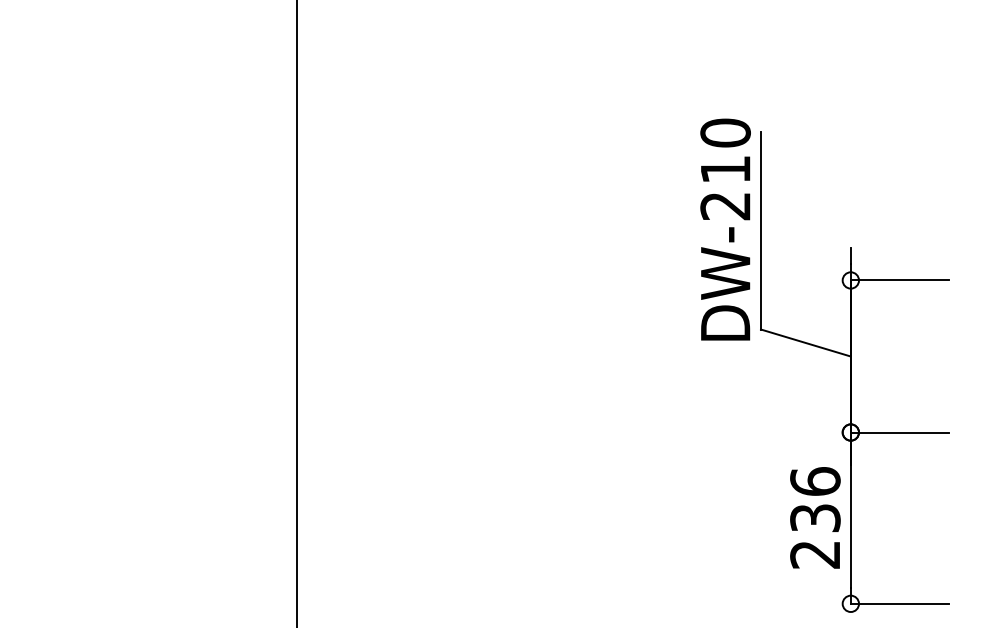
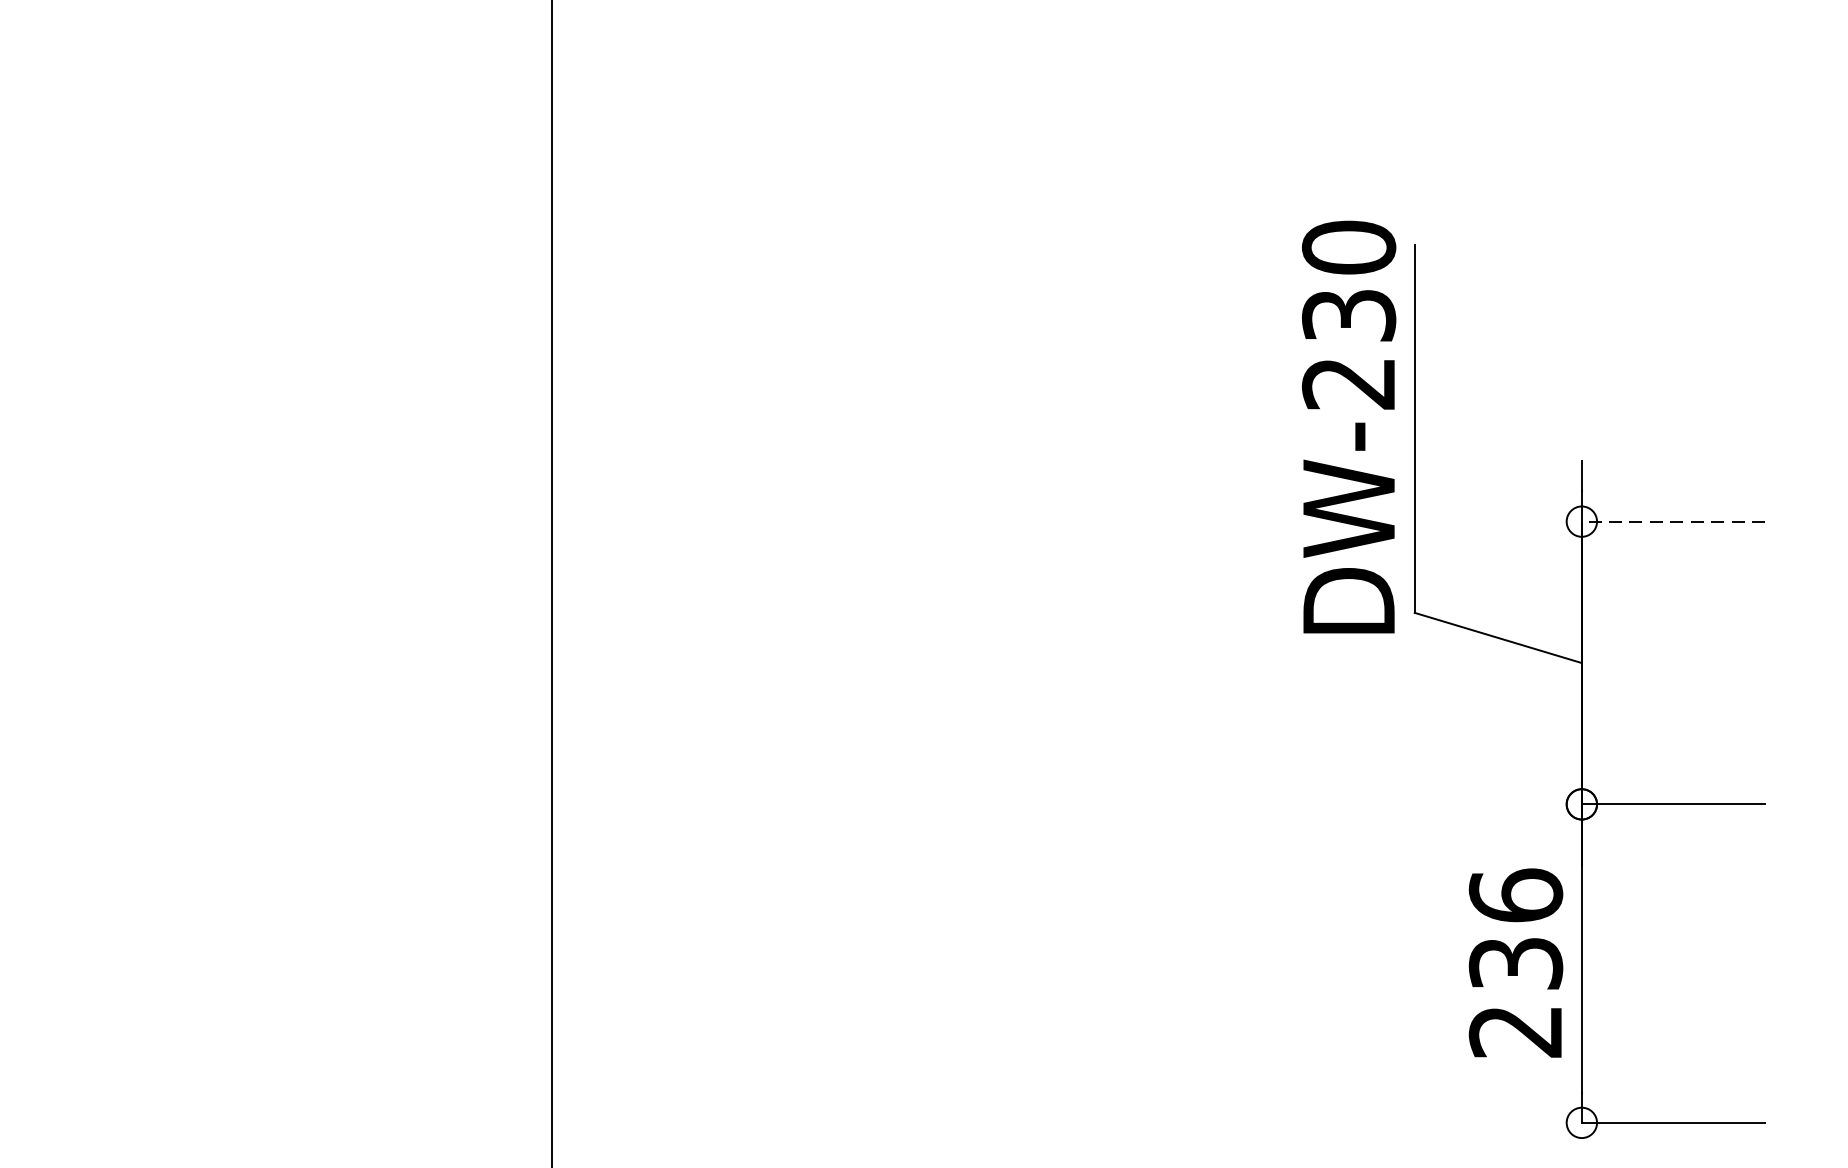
text: (725, 169) -> (1348, 315), DW-210 -> DW-230
line: (899, 280) -> (1672, 521), solid -> dashed

